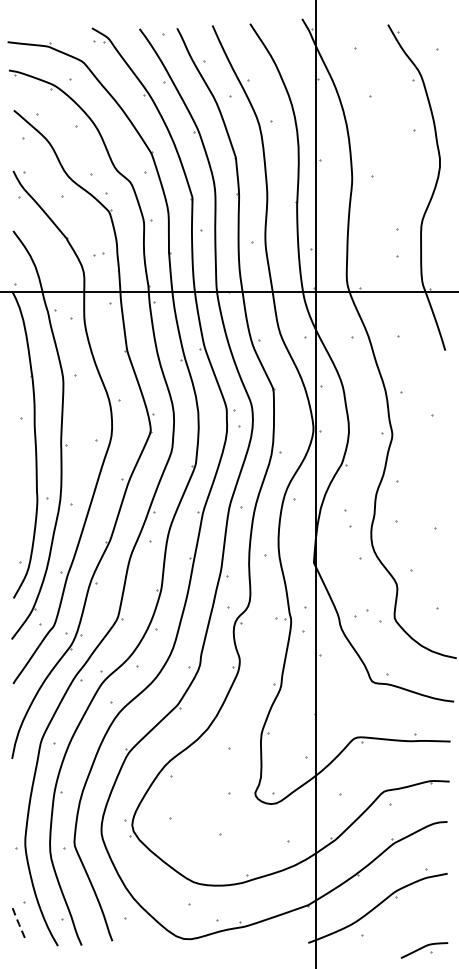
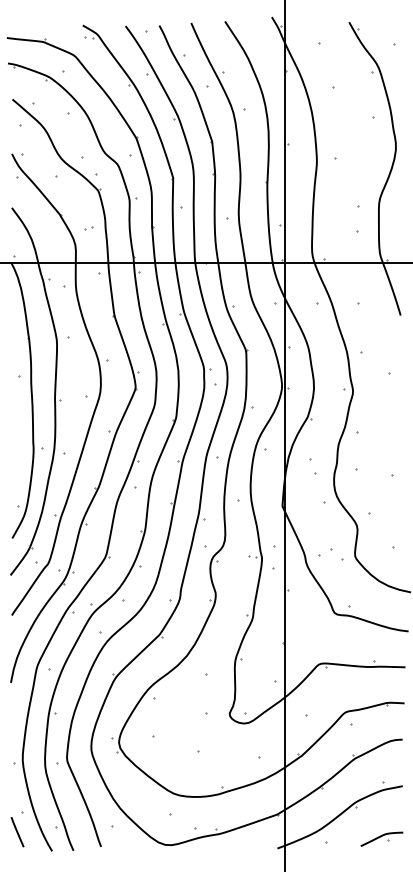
line: (19, 924) -> (17, 831), dashed -> solid
part: (423, 949) -> (381, 838), moved

